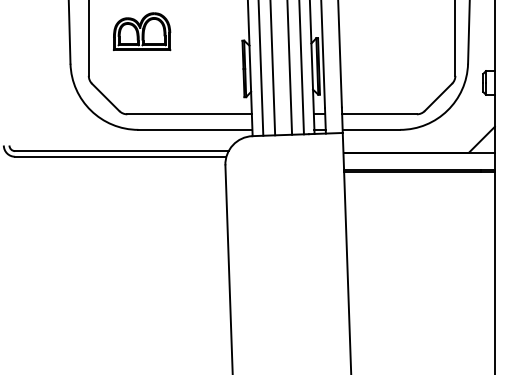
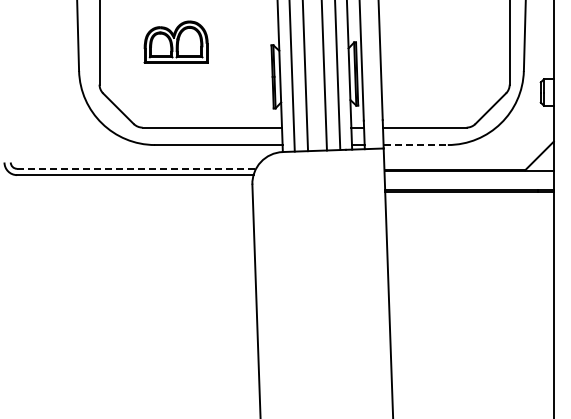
part: (141, 31) -> (175, 41), moved
line: (372, 130) -> (416, 145), solid -> dashed
line: (122, 150) -> (137, 168), solid -> dashed

